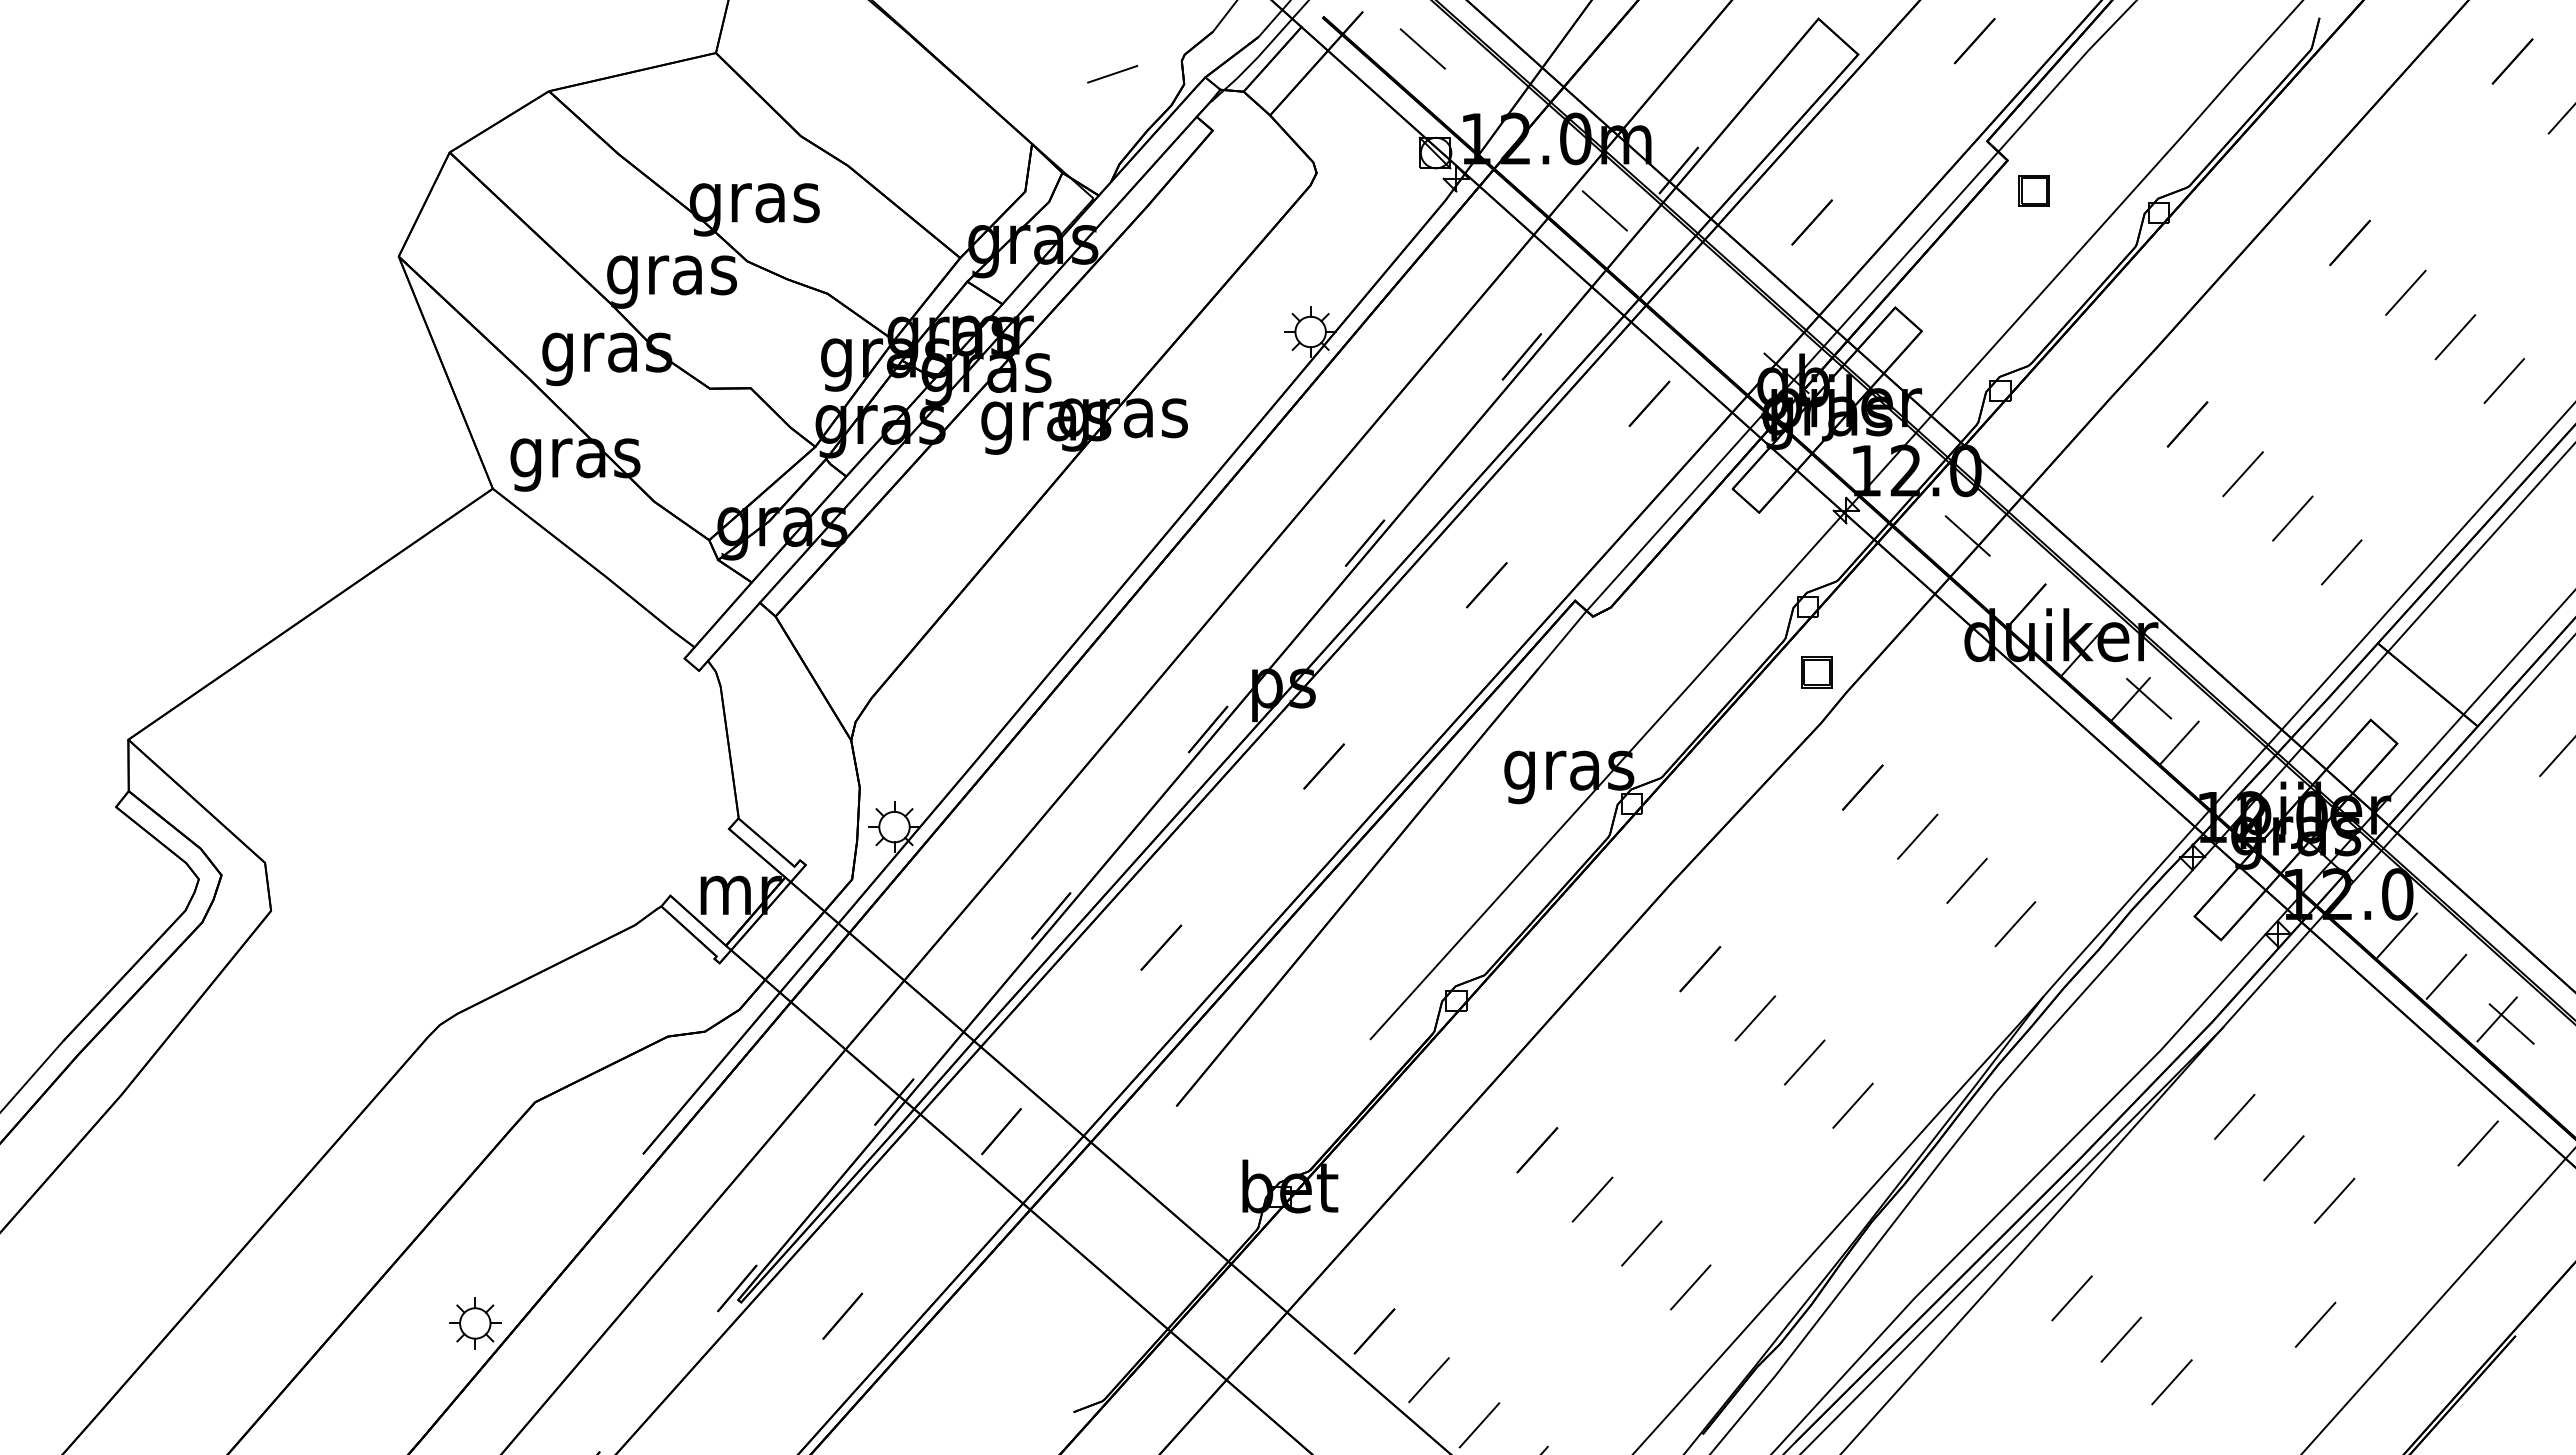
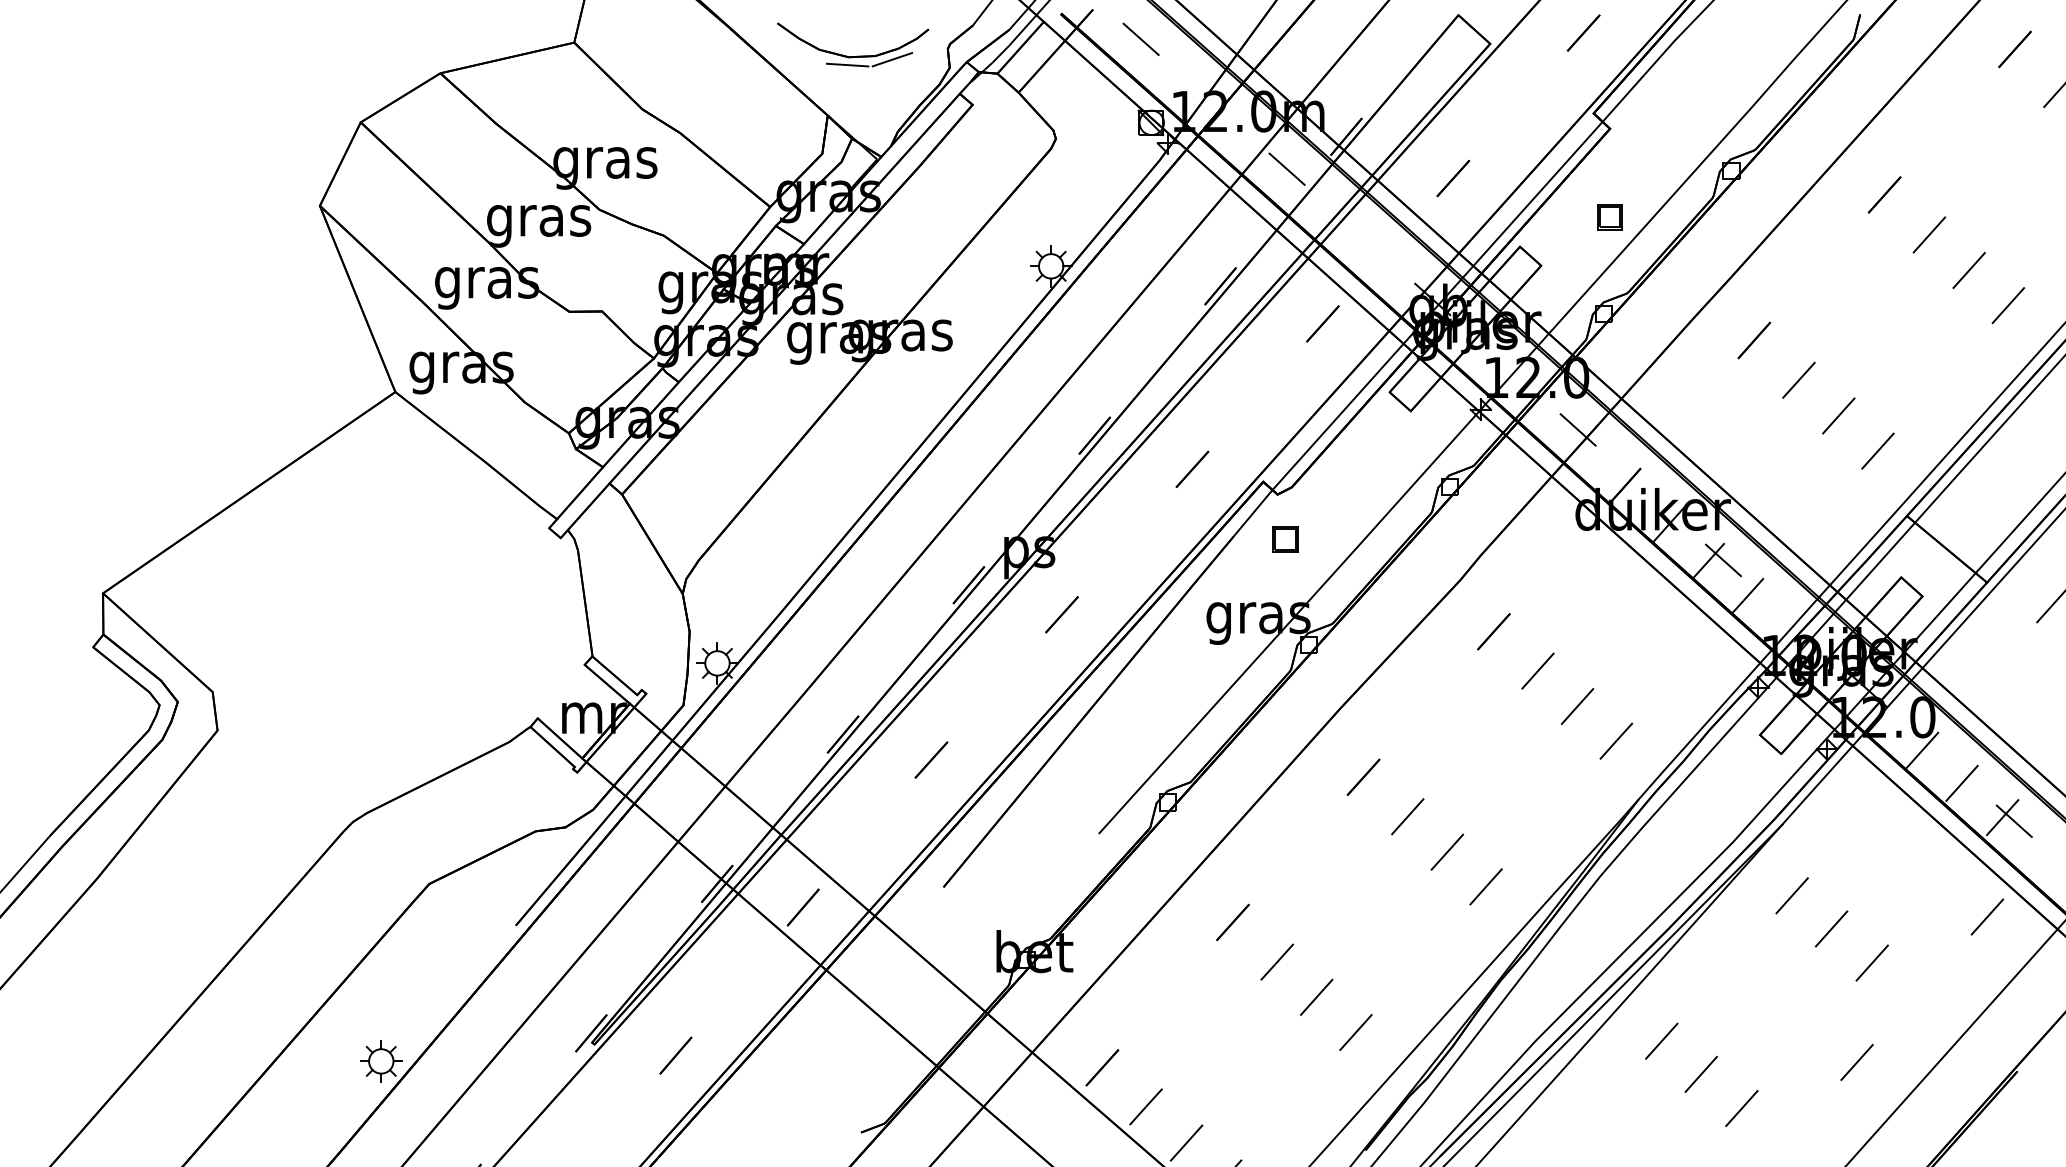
part: (1066, 69) -> (855, 55), added
line: (1056, 80) -> (847, 64), added
part: (2033, 190) -> (1609, 217), moved
part: (1816, 672) -> (1285, 539), moved

